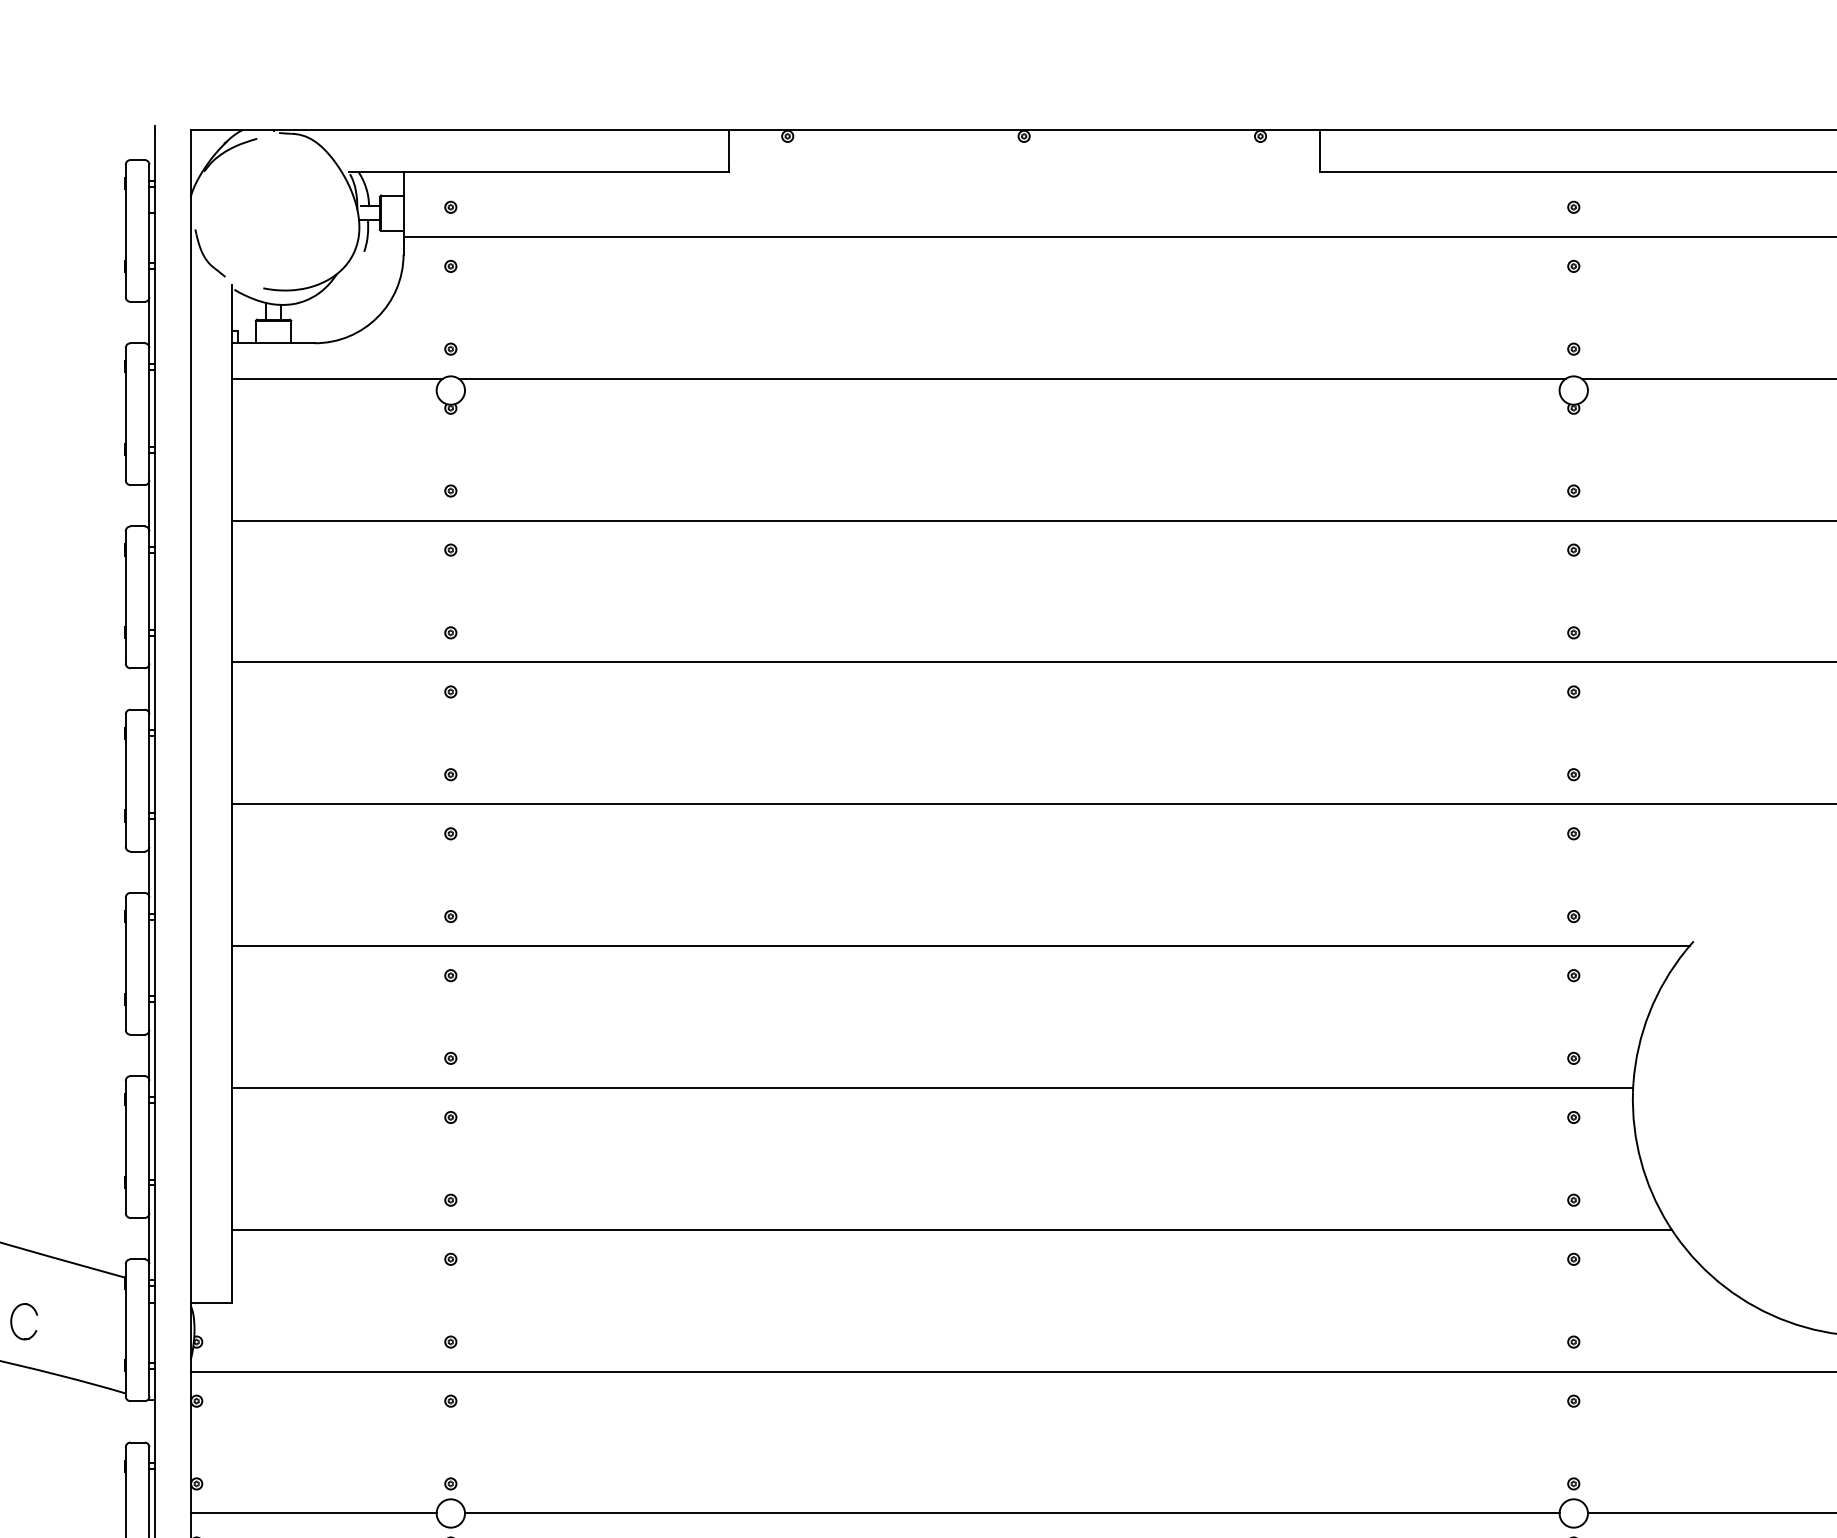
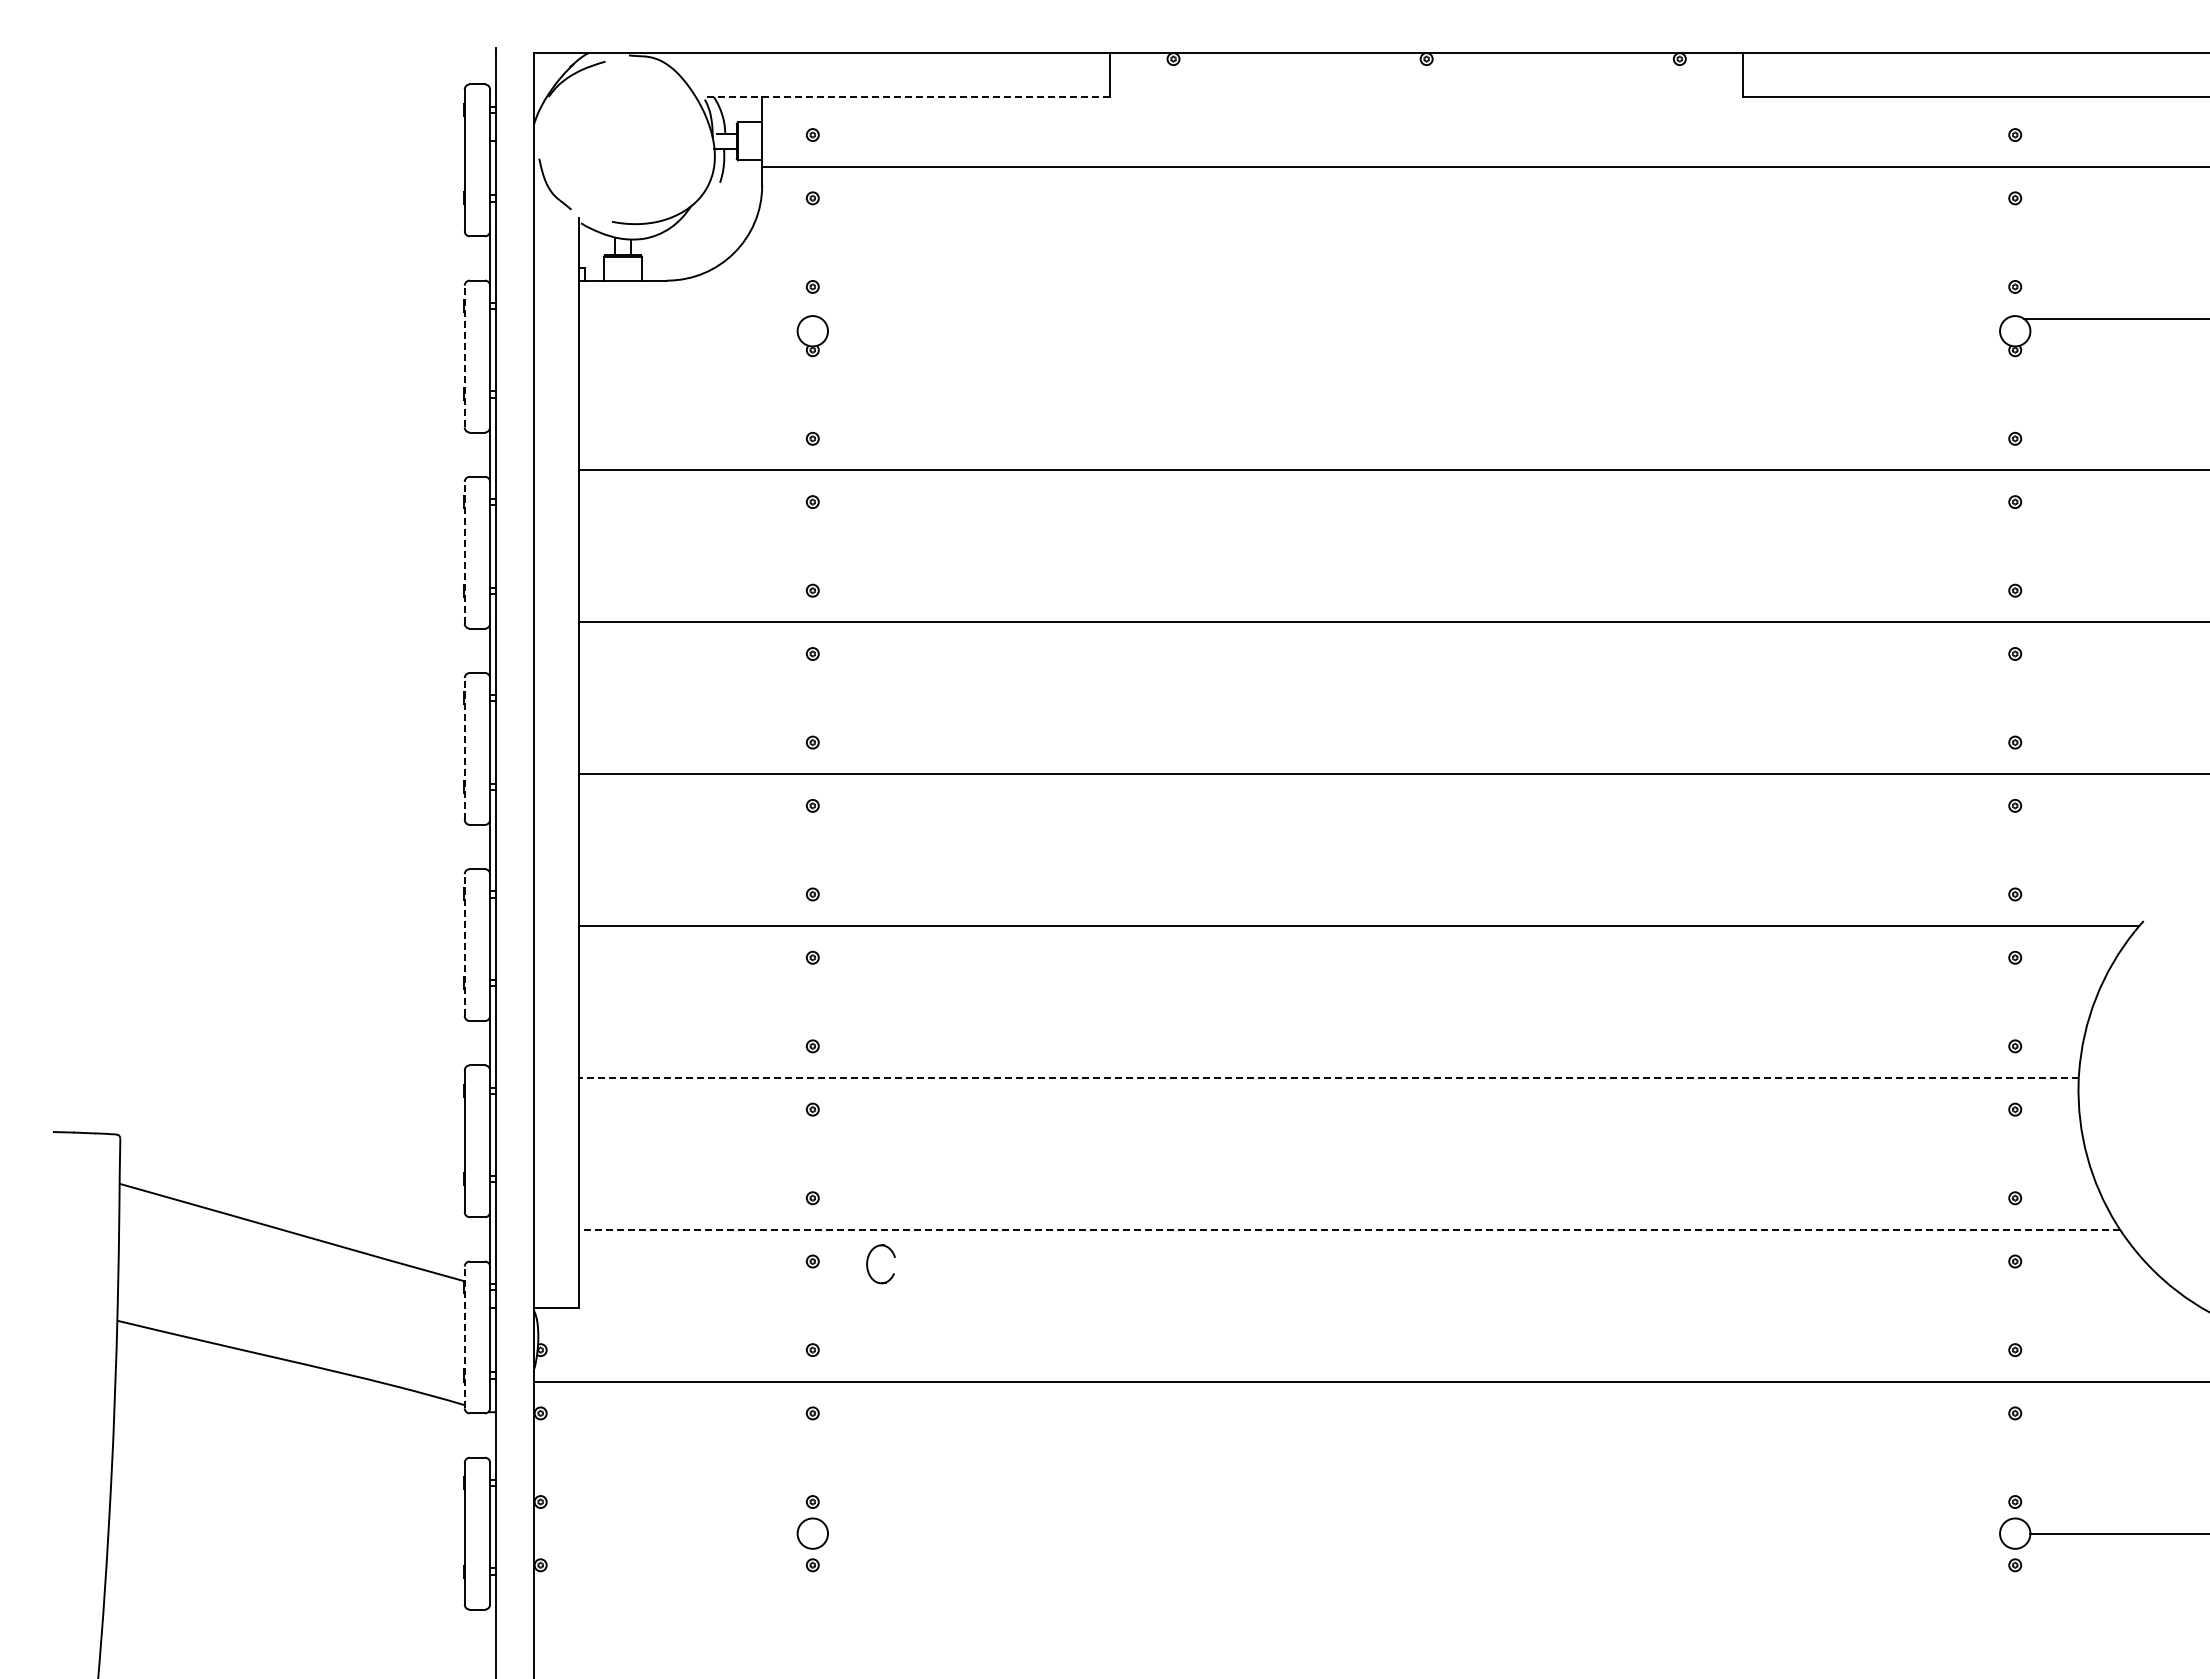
line: (538, 172) -> (906, 97), solid -> dashed
line: (337, 378) -> (691, 318), removed
line: (1011, 378) -> (1413, 318), removed
line: (125, 414) -> (464, 356), solid -> dashed
line: (125, 597) -> (464, 552), solid -> dashed
line: (125, 780) -> (464, 748), solid -> dashed
line: (125, 964) -> (464, 945), solid -> dashed
line: (932, 1088) -> (1328, 1078), solid -> dashed
line: (952, 1229) -> (1349, 1229), solid -> dashed
part: (12, 1323) -> (868, 1266), moved
line: (125, 1330) -> (464, 1337), solid -> dashed
line: (313, 1513) -> (665, 1533), removed
line: (1012, 1513) -> (1414, 1533), removed

